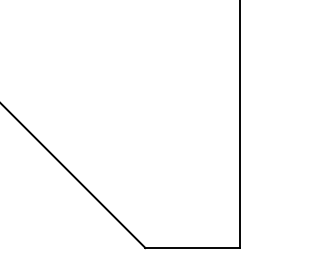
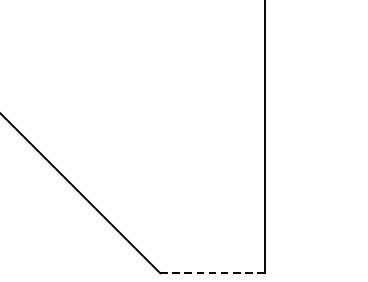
line: (192, 248) -> (212, 273), solid -> dashed

